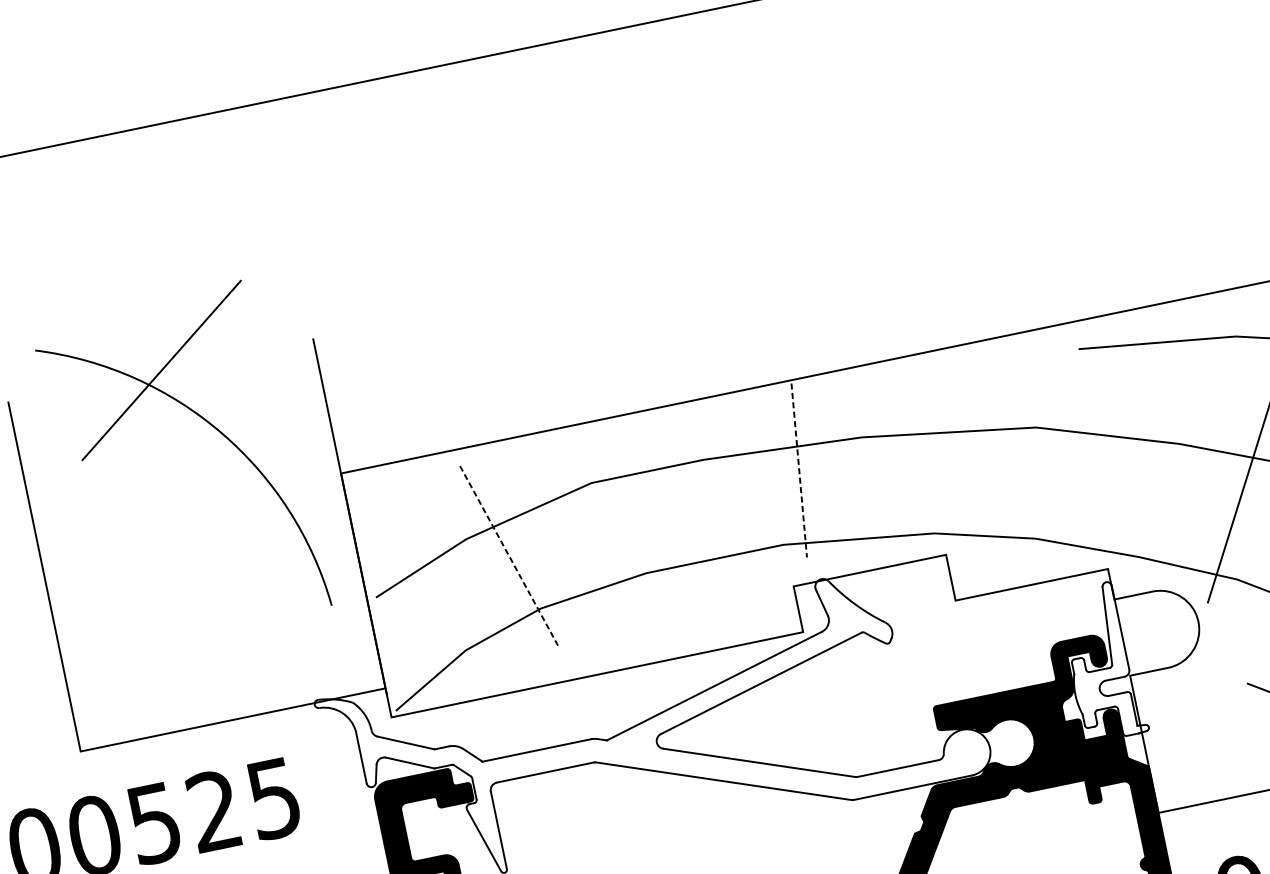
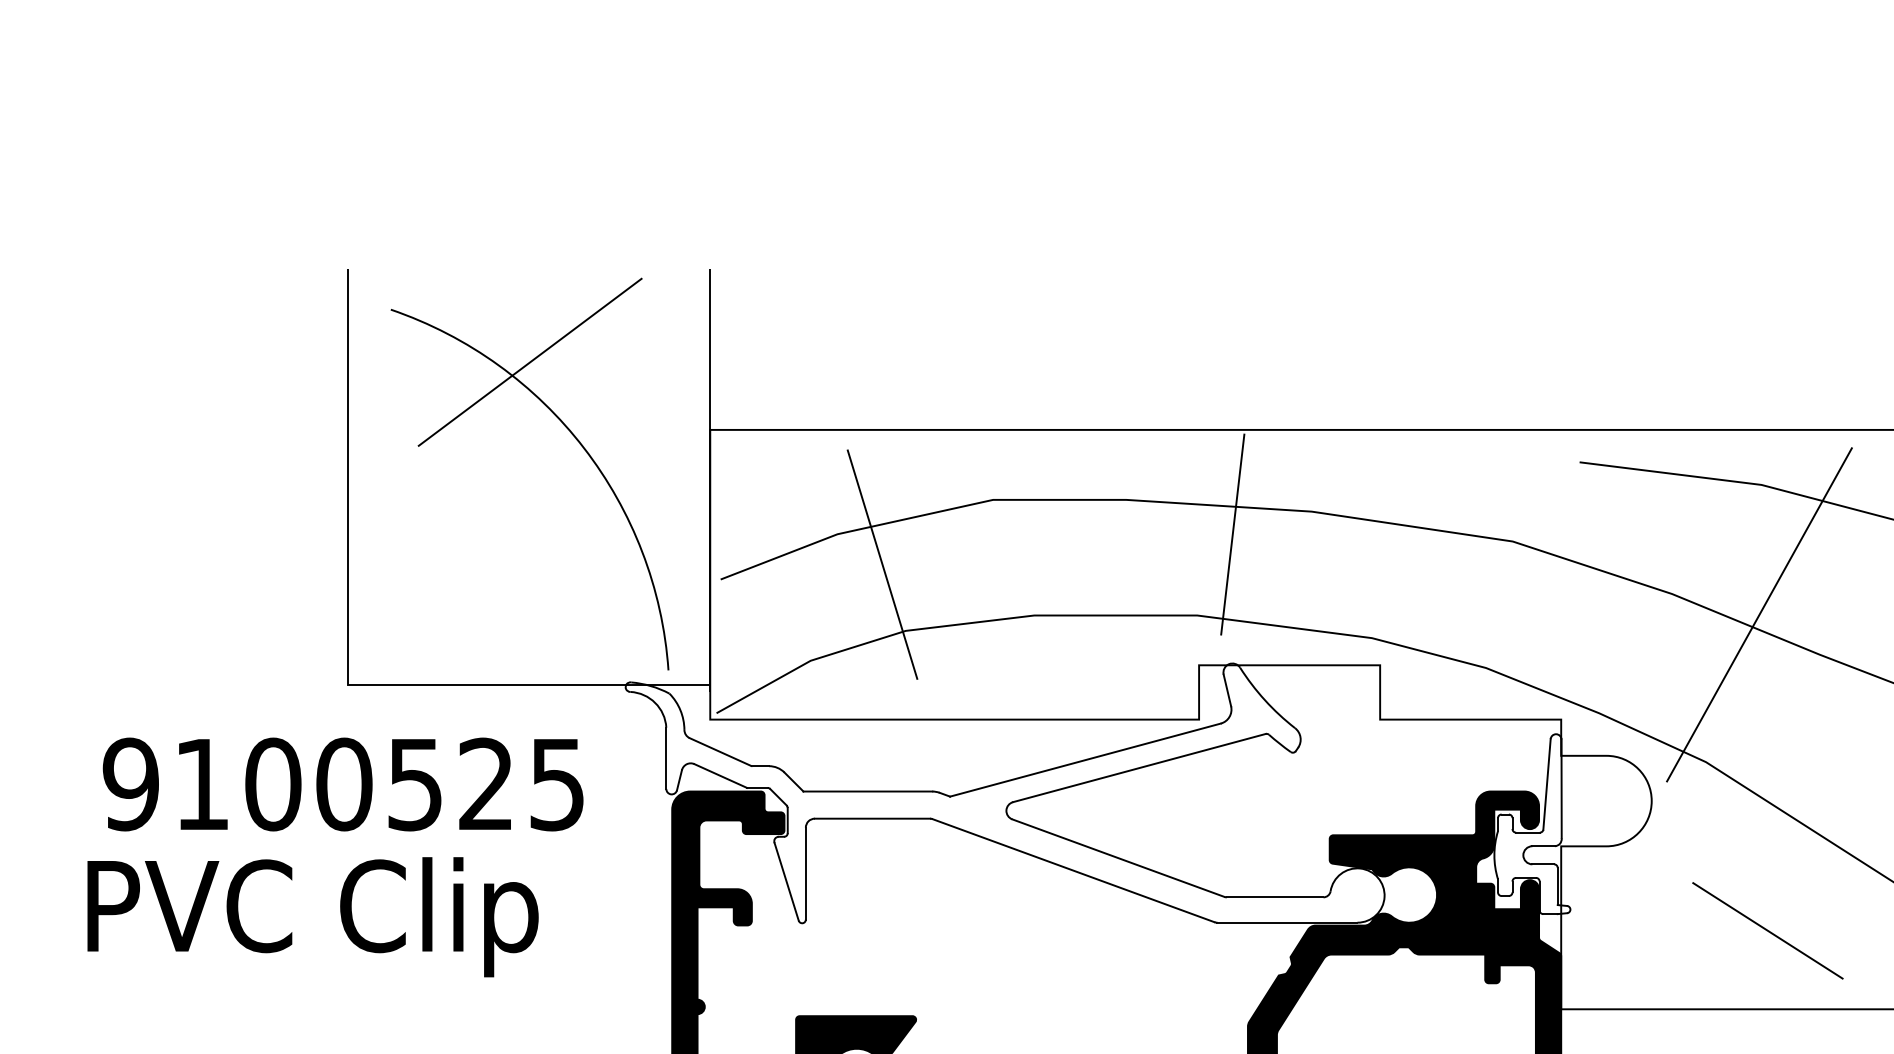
part: (213, 427) -> (575, 439), moved
line: (799, 470) -> (1232, 534), dashed -> solid
line: (509, 557) -> (882, 565), dashed -> solid

